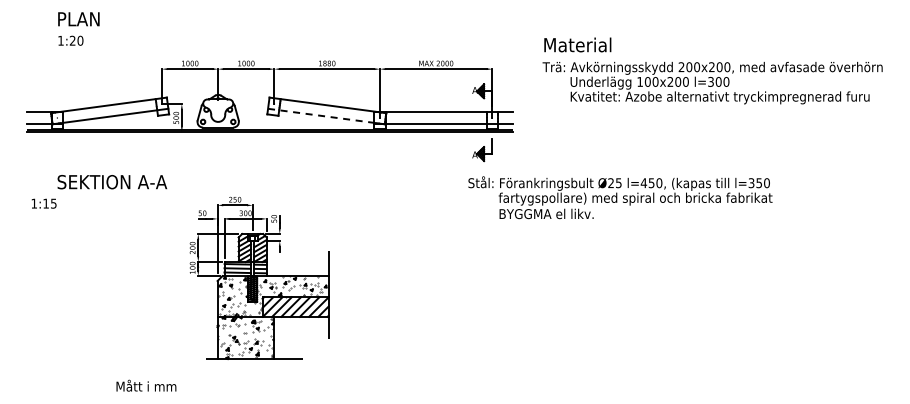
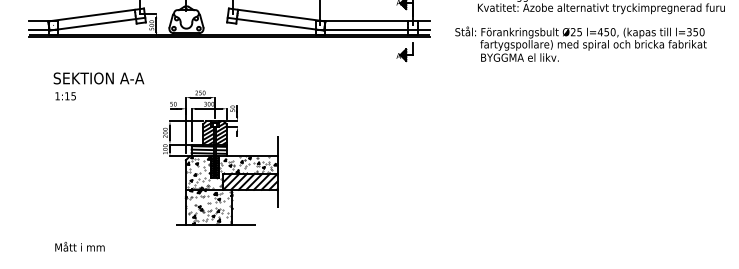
line: (321, 115) -> (271, 23), dashed -> solid
text: (620, 197) -> (581, 44), moved
text: (43, 203) -> (65, 96), moved
text: (146, 385) -> (80, 246), moved

